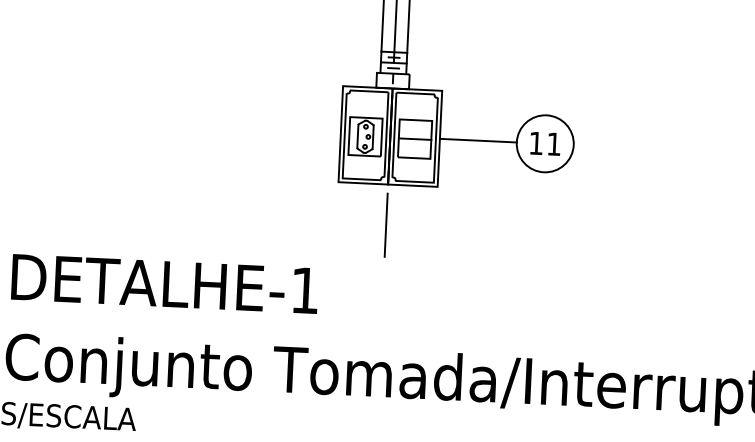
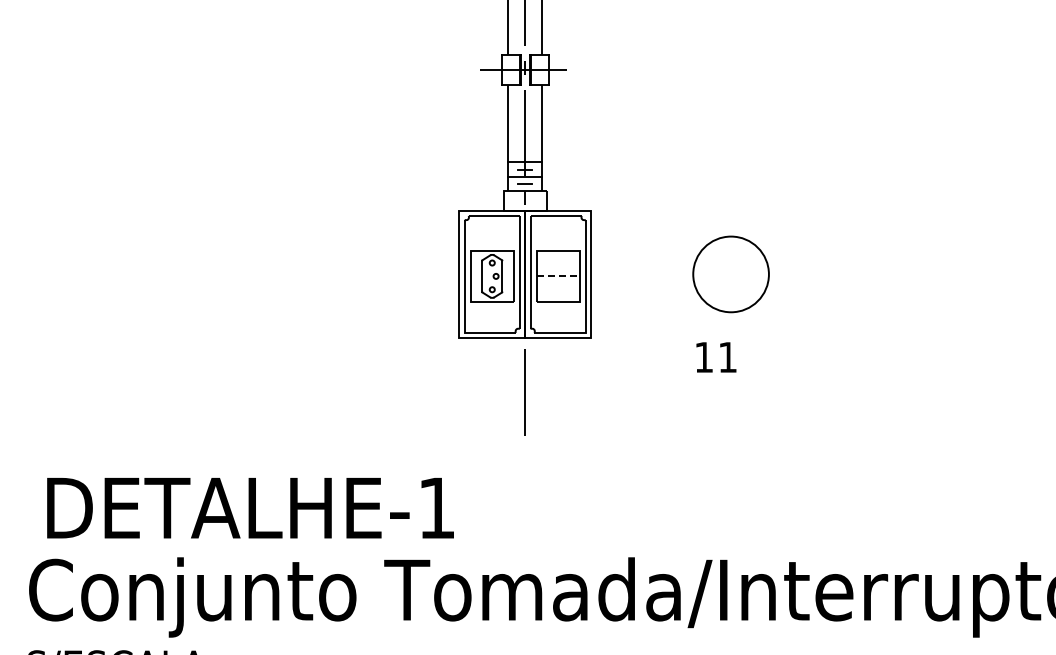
line: (415, 139) -> (558, 276), solid -> dashed
line: (478, 140) -> (642, 274), removed
text: (545, 143) -> (716, 357), moved
text: (164, 284) -> (250, 508), moved

